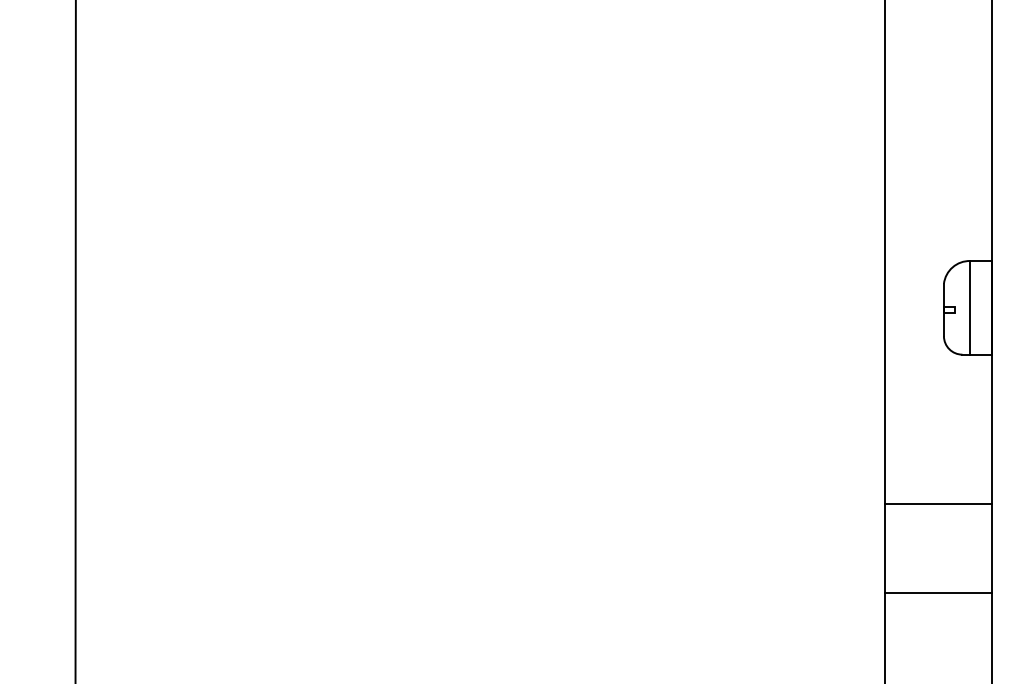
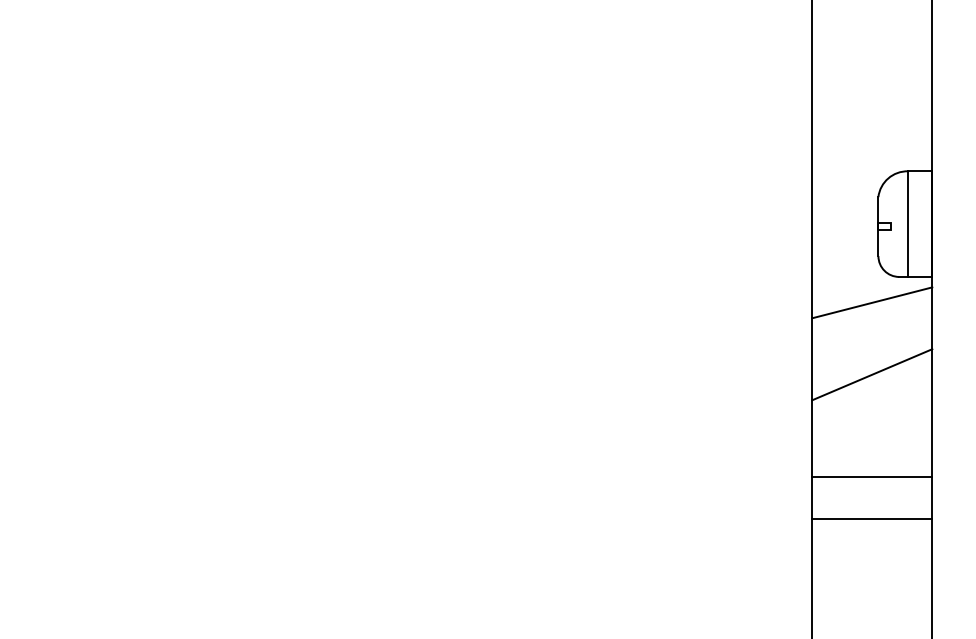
line: (938, 377) -> (872, 302), added
line: (938, 441) -> (872, 374), added
line: (938, 503) -> (872, 476), moved
line: (938, 592) -> (872, 518), moved

